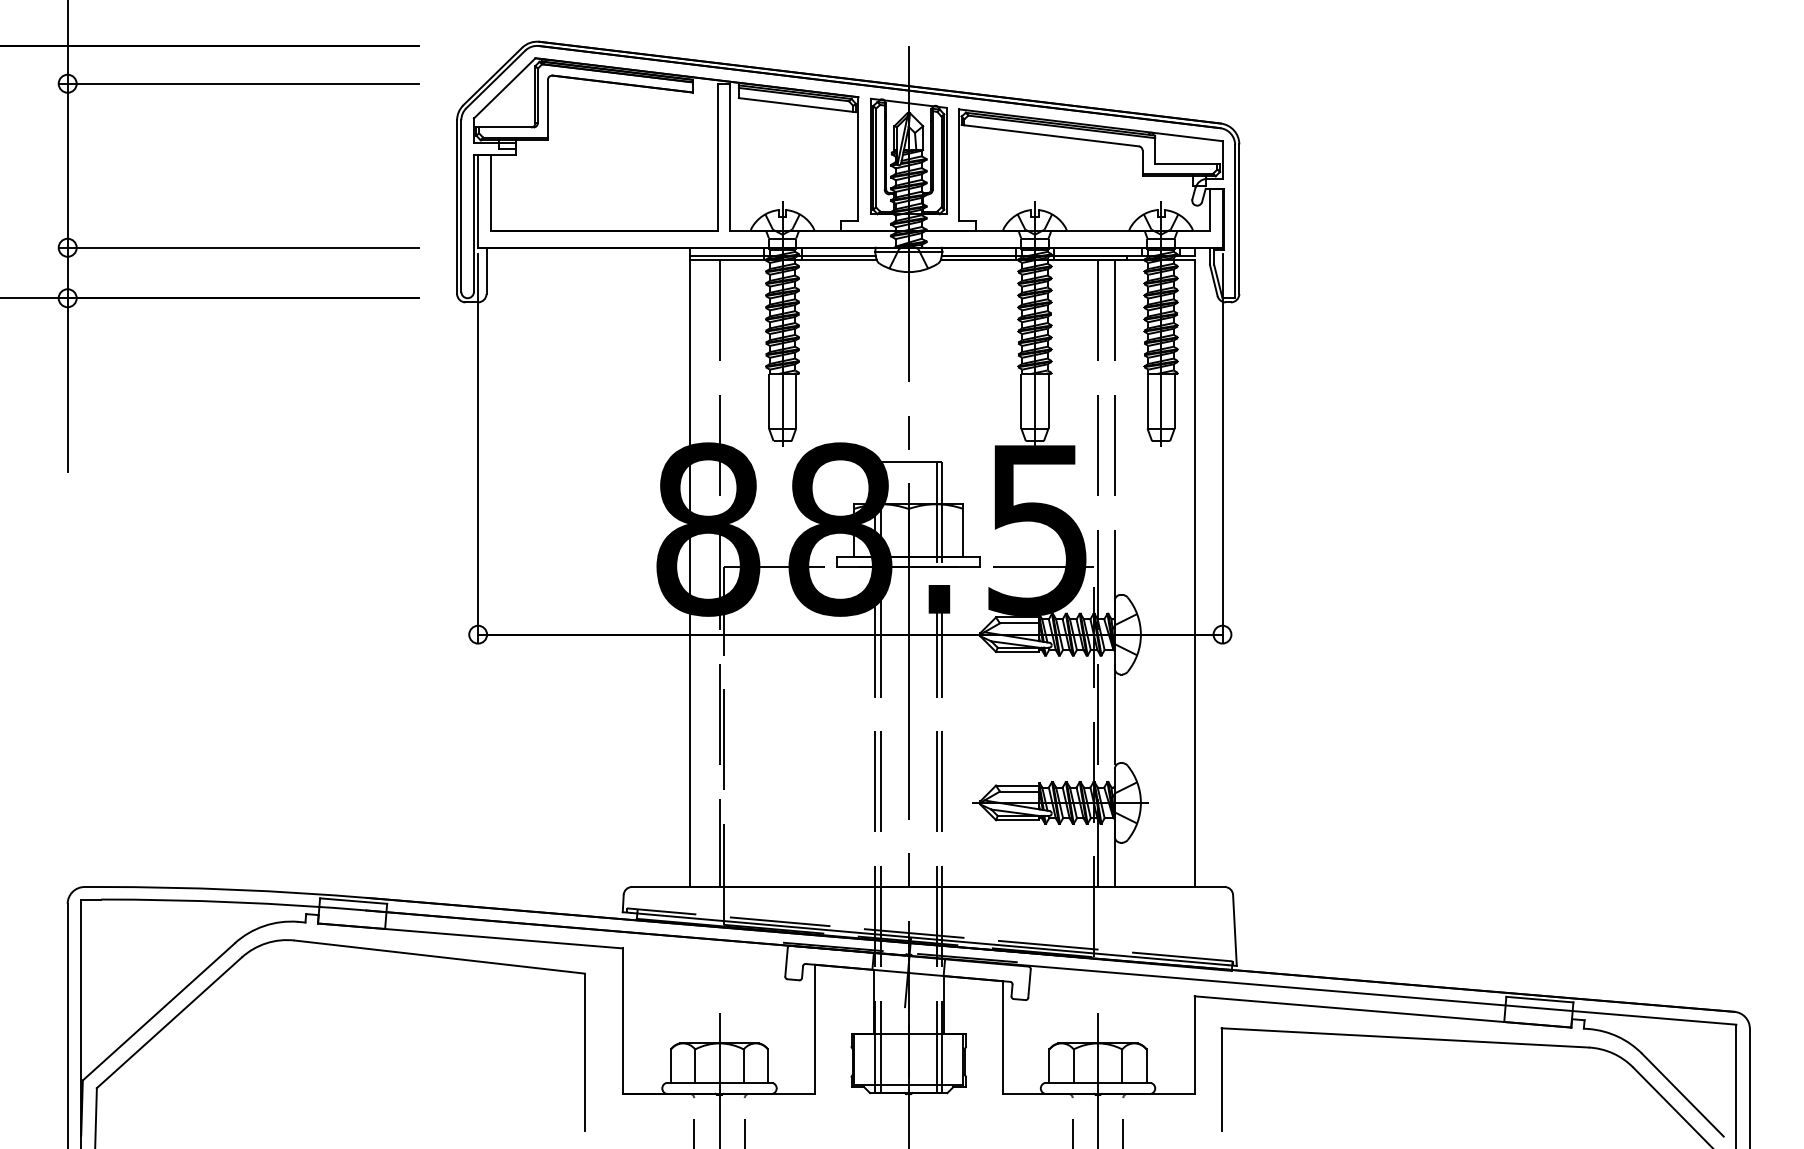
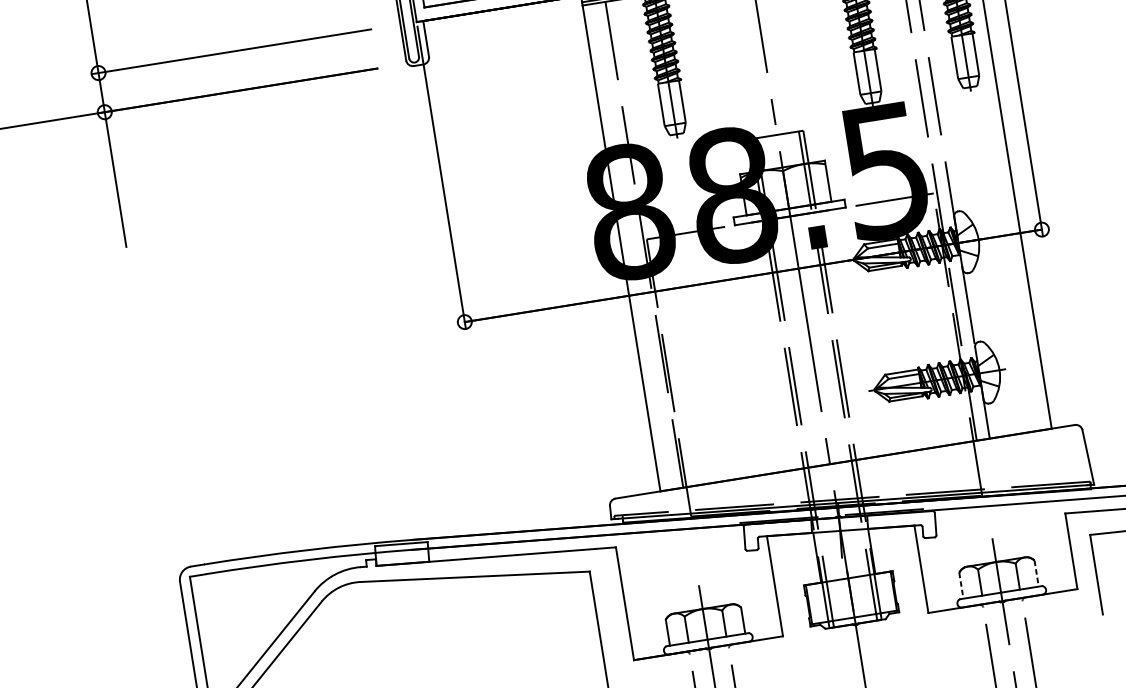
line: (1049, 1066) -> (961, 585), solid -> dashed
line: (1146, 1066) -> (1036, 573), solid -> dashed

